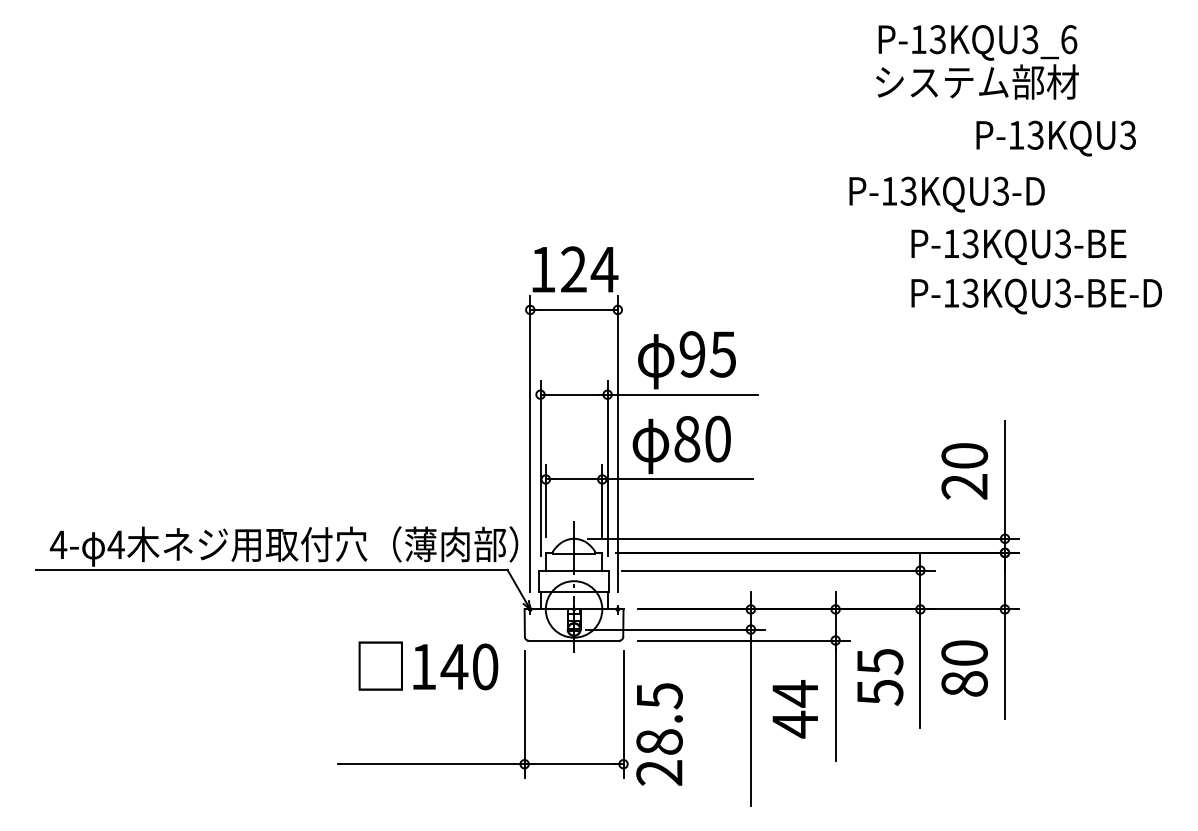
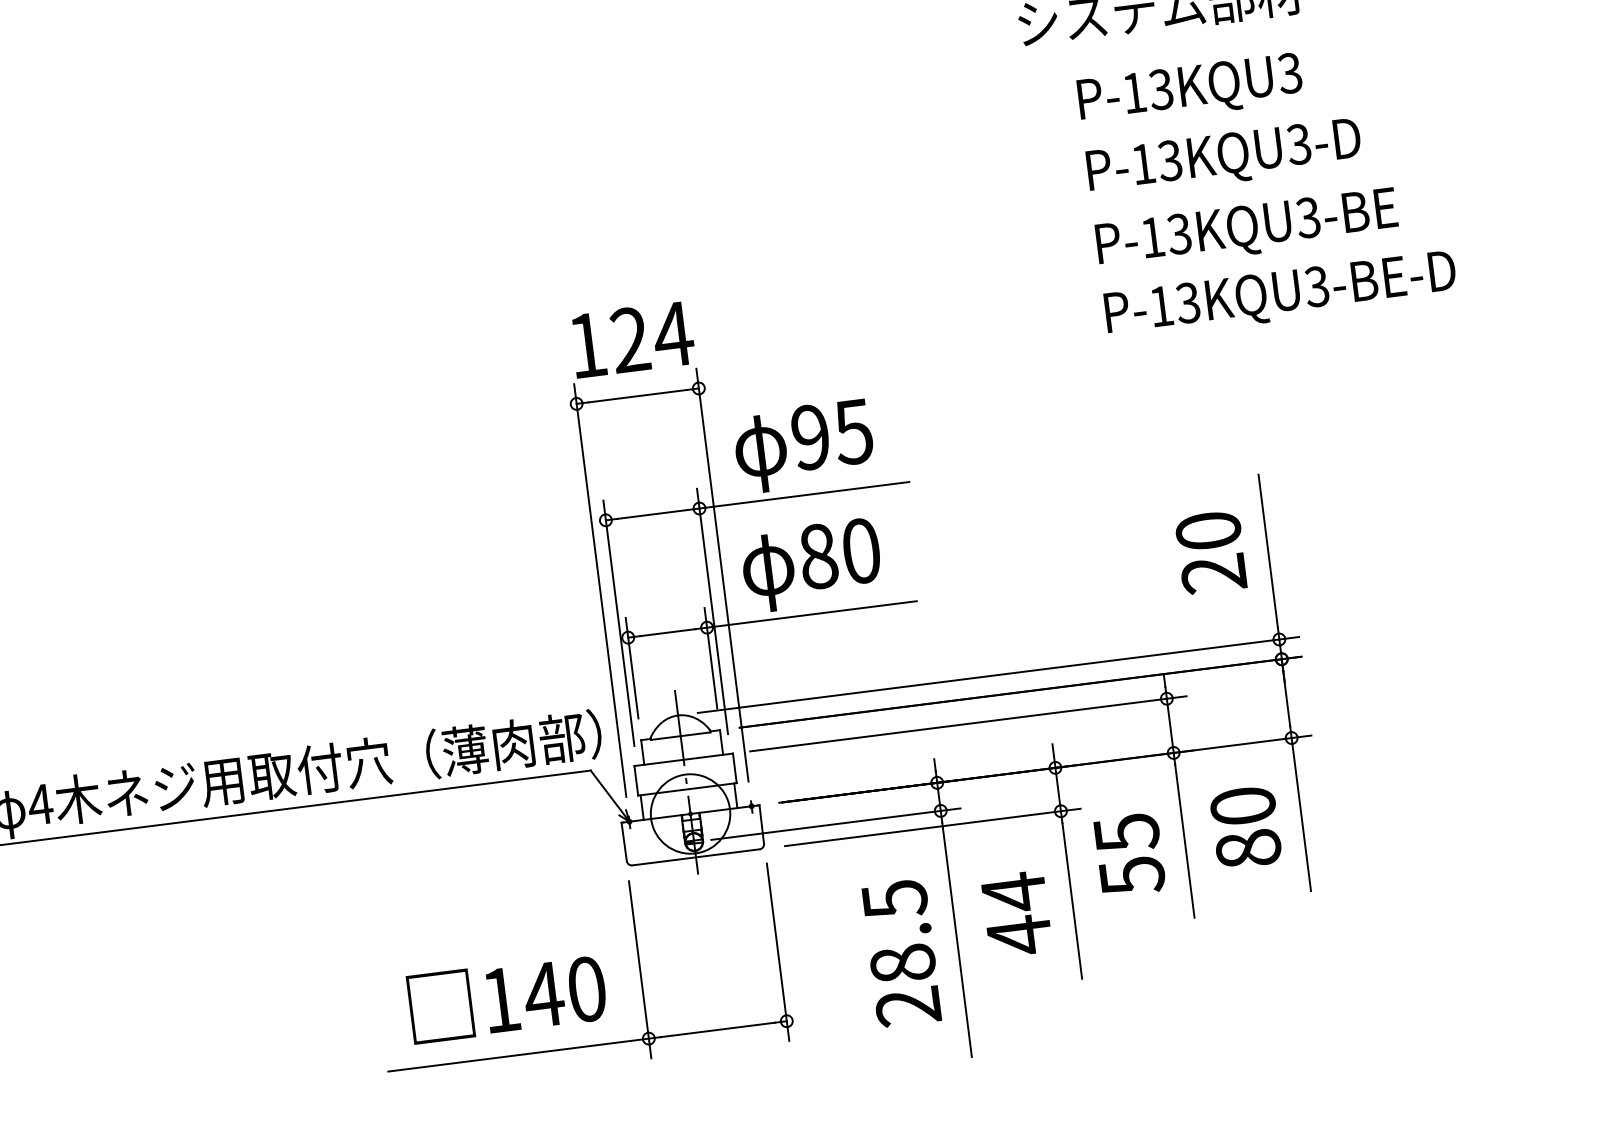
text: (1055, 138) -> (1189, 90), moved
text: (946, 194) -> (1223, 158), moved
text: (428, 665) -> (507, 997), moved
text: (659, 734) -> (901, 953), moved

